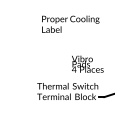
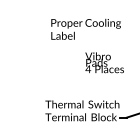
text: (87, 64) -> (104, 62), moved

